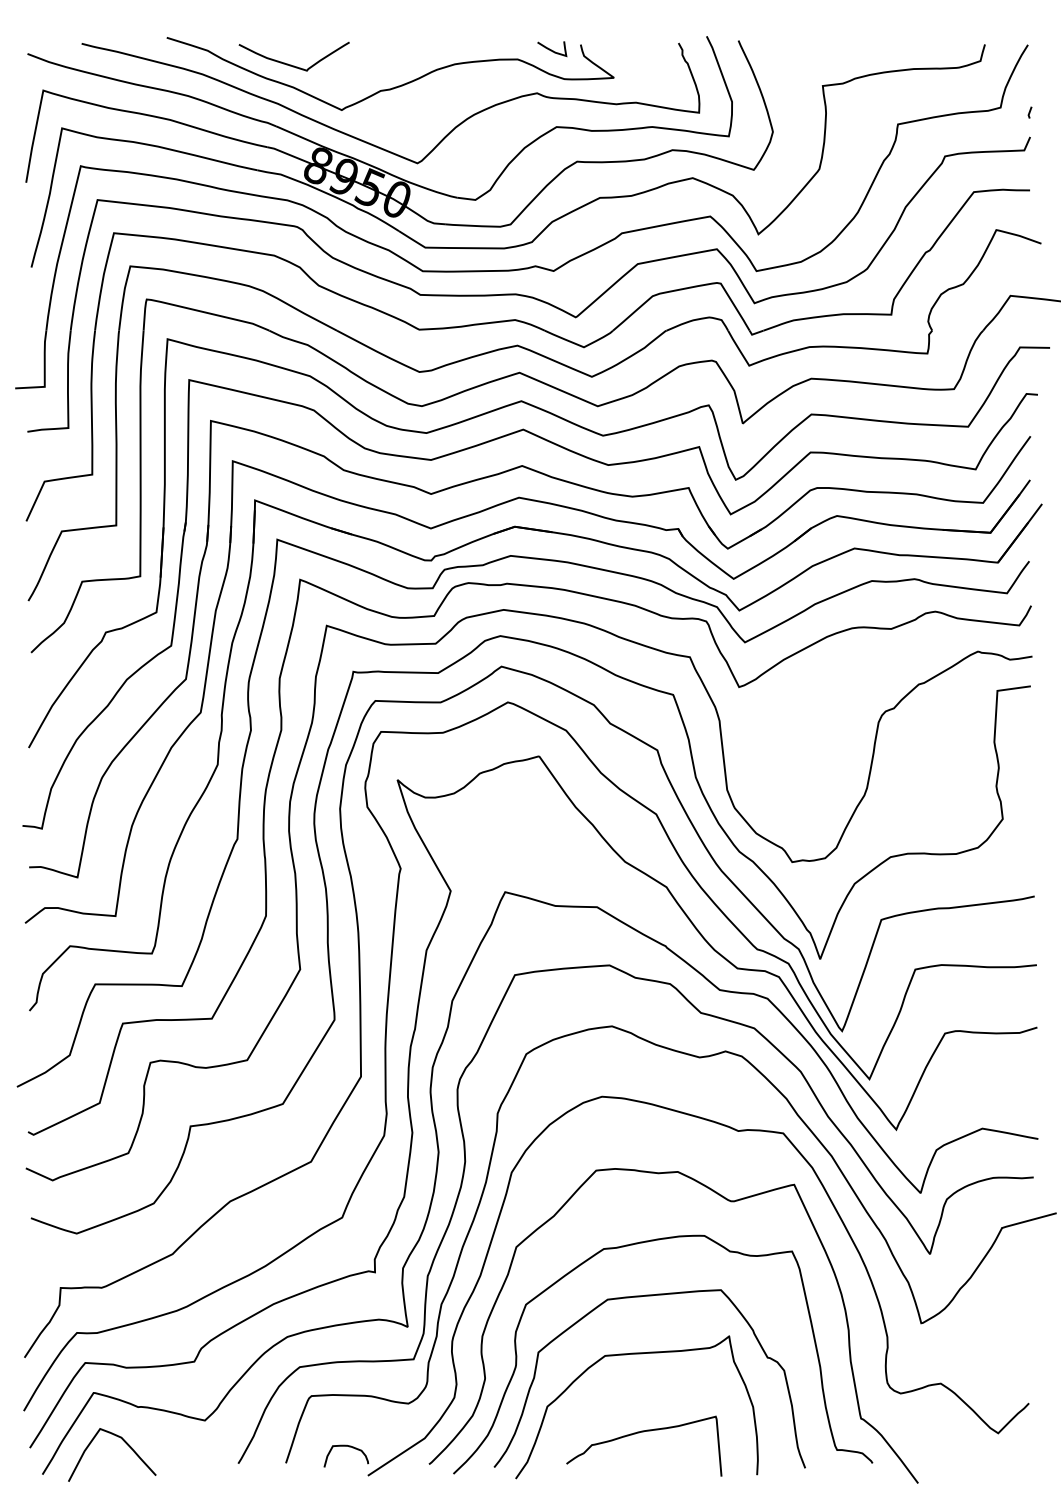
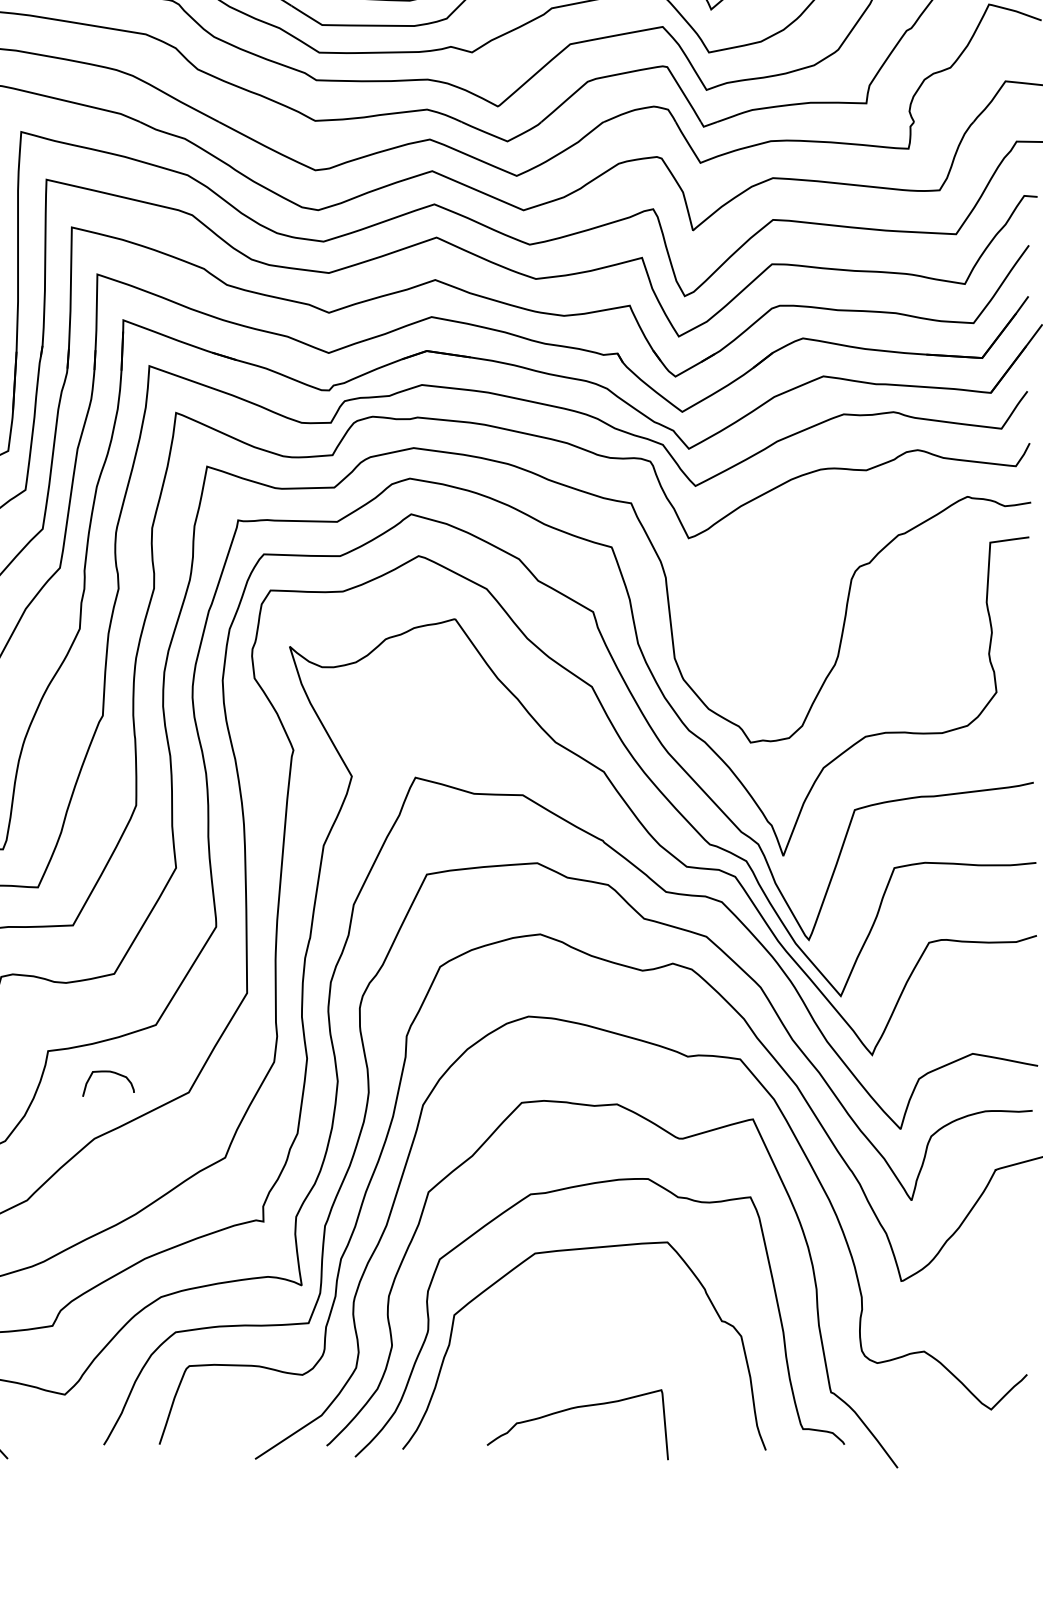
curve: (626, 1355) -> (557, 1318), removed
curve: (349, 1447) -> (112, 1073), moved

